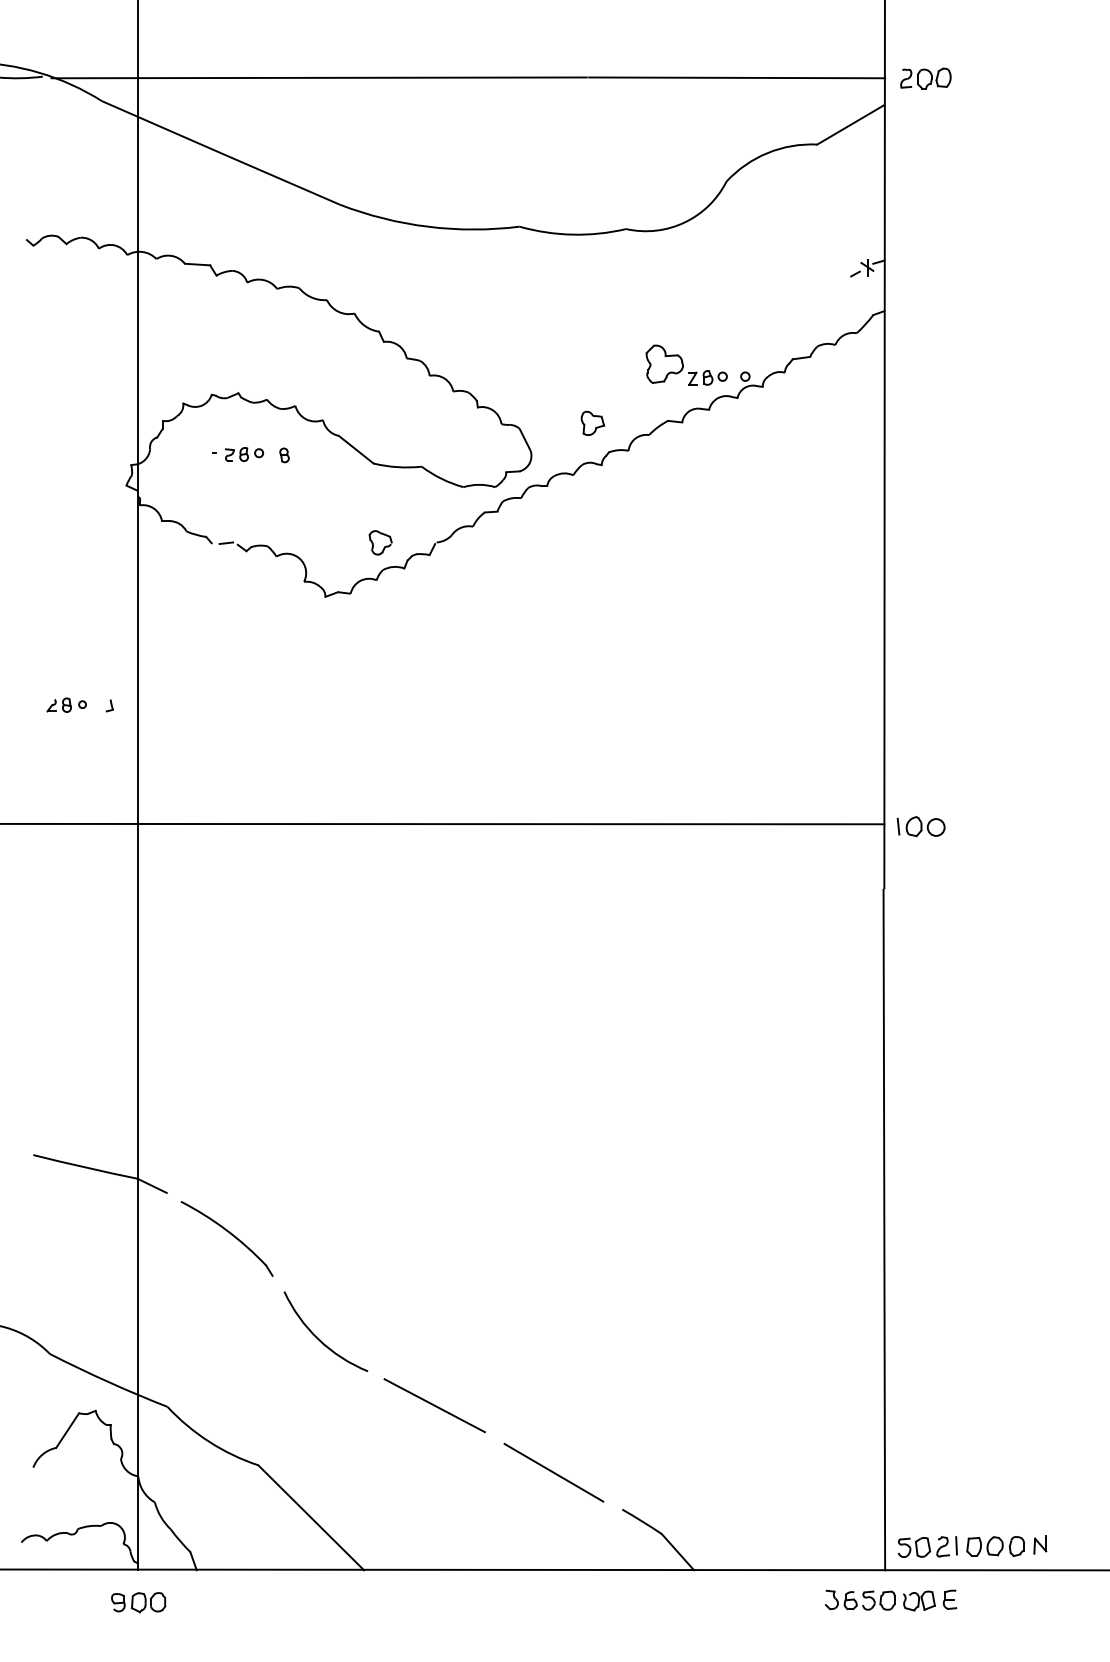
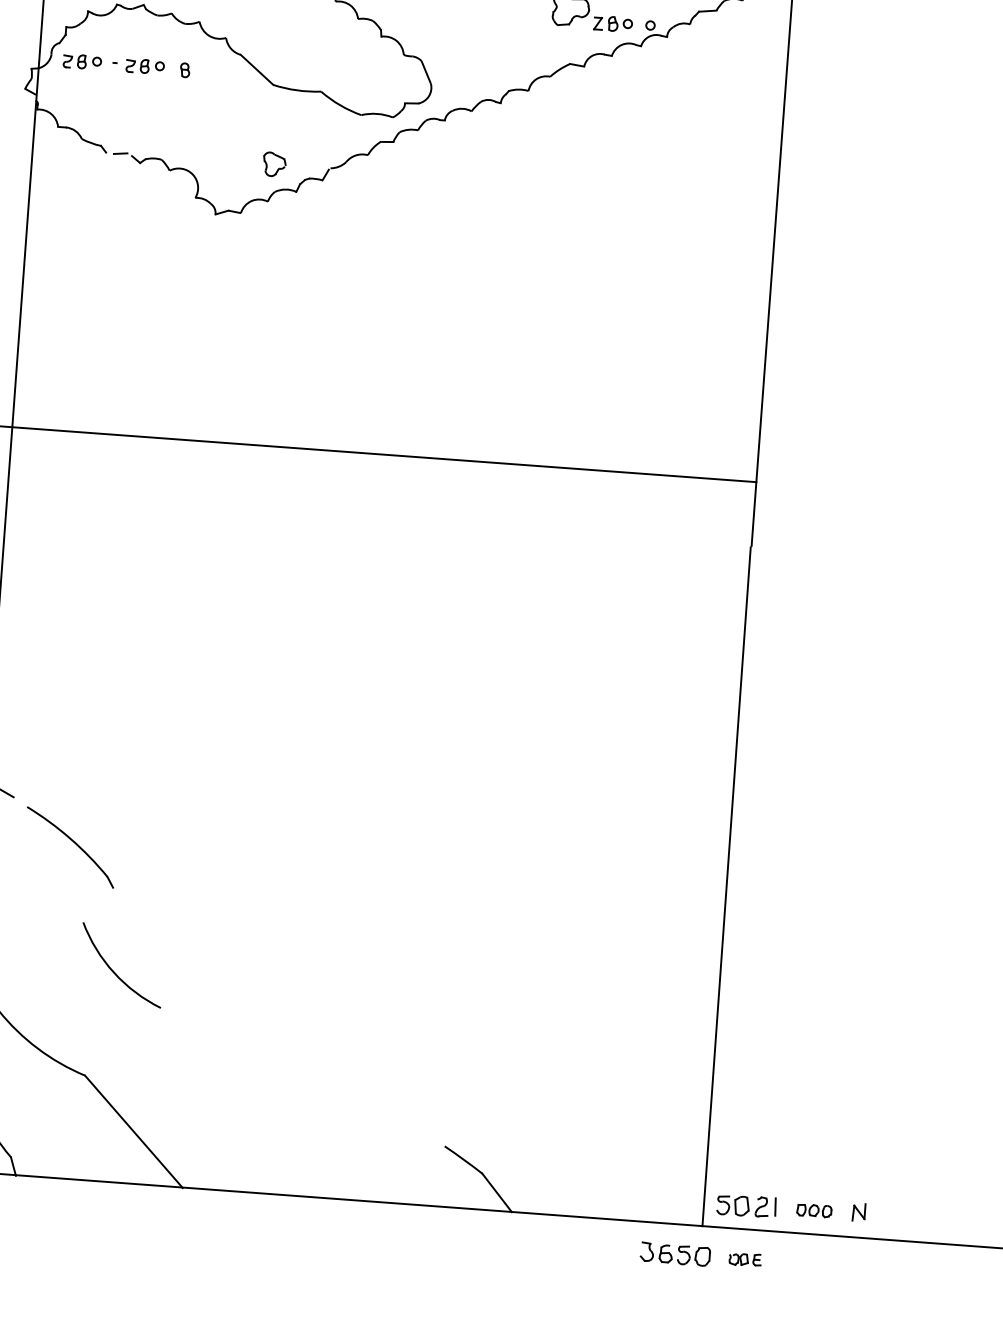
part: (592, 422) -> (494, 60), removed
part: (181, 454) -> (82, 61), added
part: (920, 826) -> (792, 487), removed
arc: (318, 1337) -> (113, 970), moved
line: (434, 1405) -> (265, 1028), removed
line: (553, 1472) -> (378, 1104), removed
part: (995, 1546) -> (814, 1210), size x0.6
part: (930, 1600) -> (745, 1259), size x0.6

